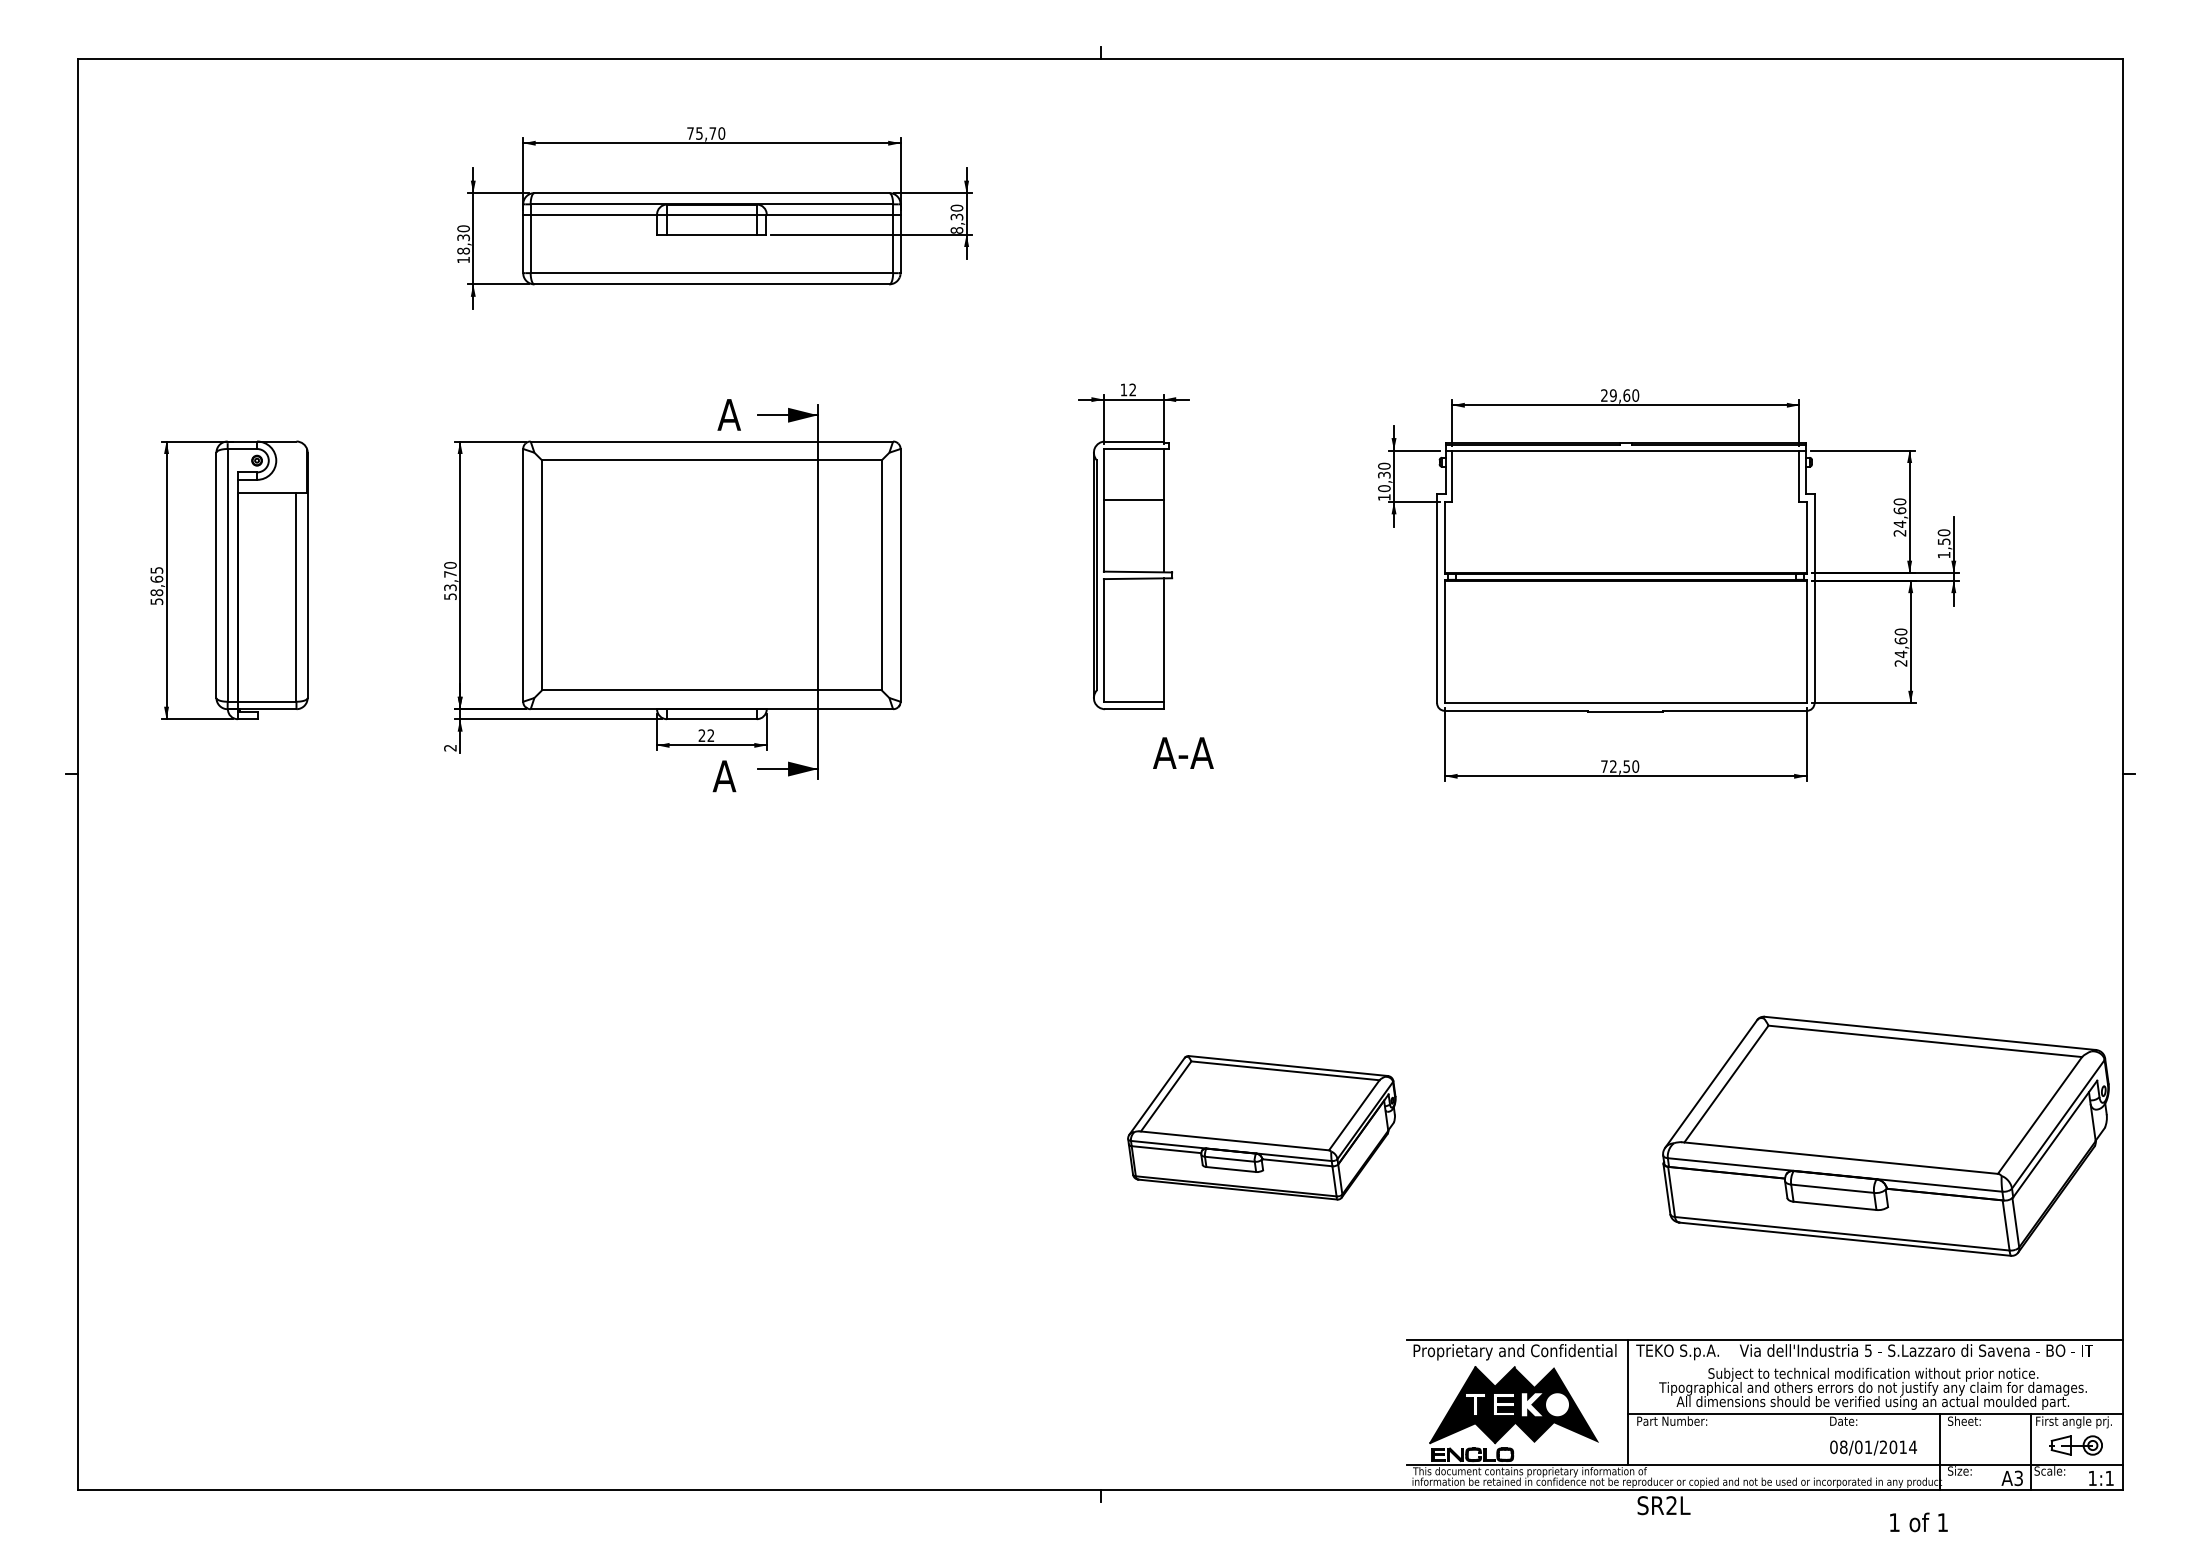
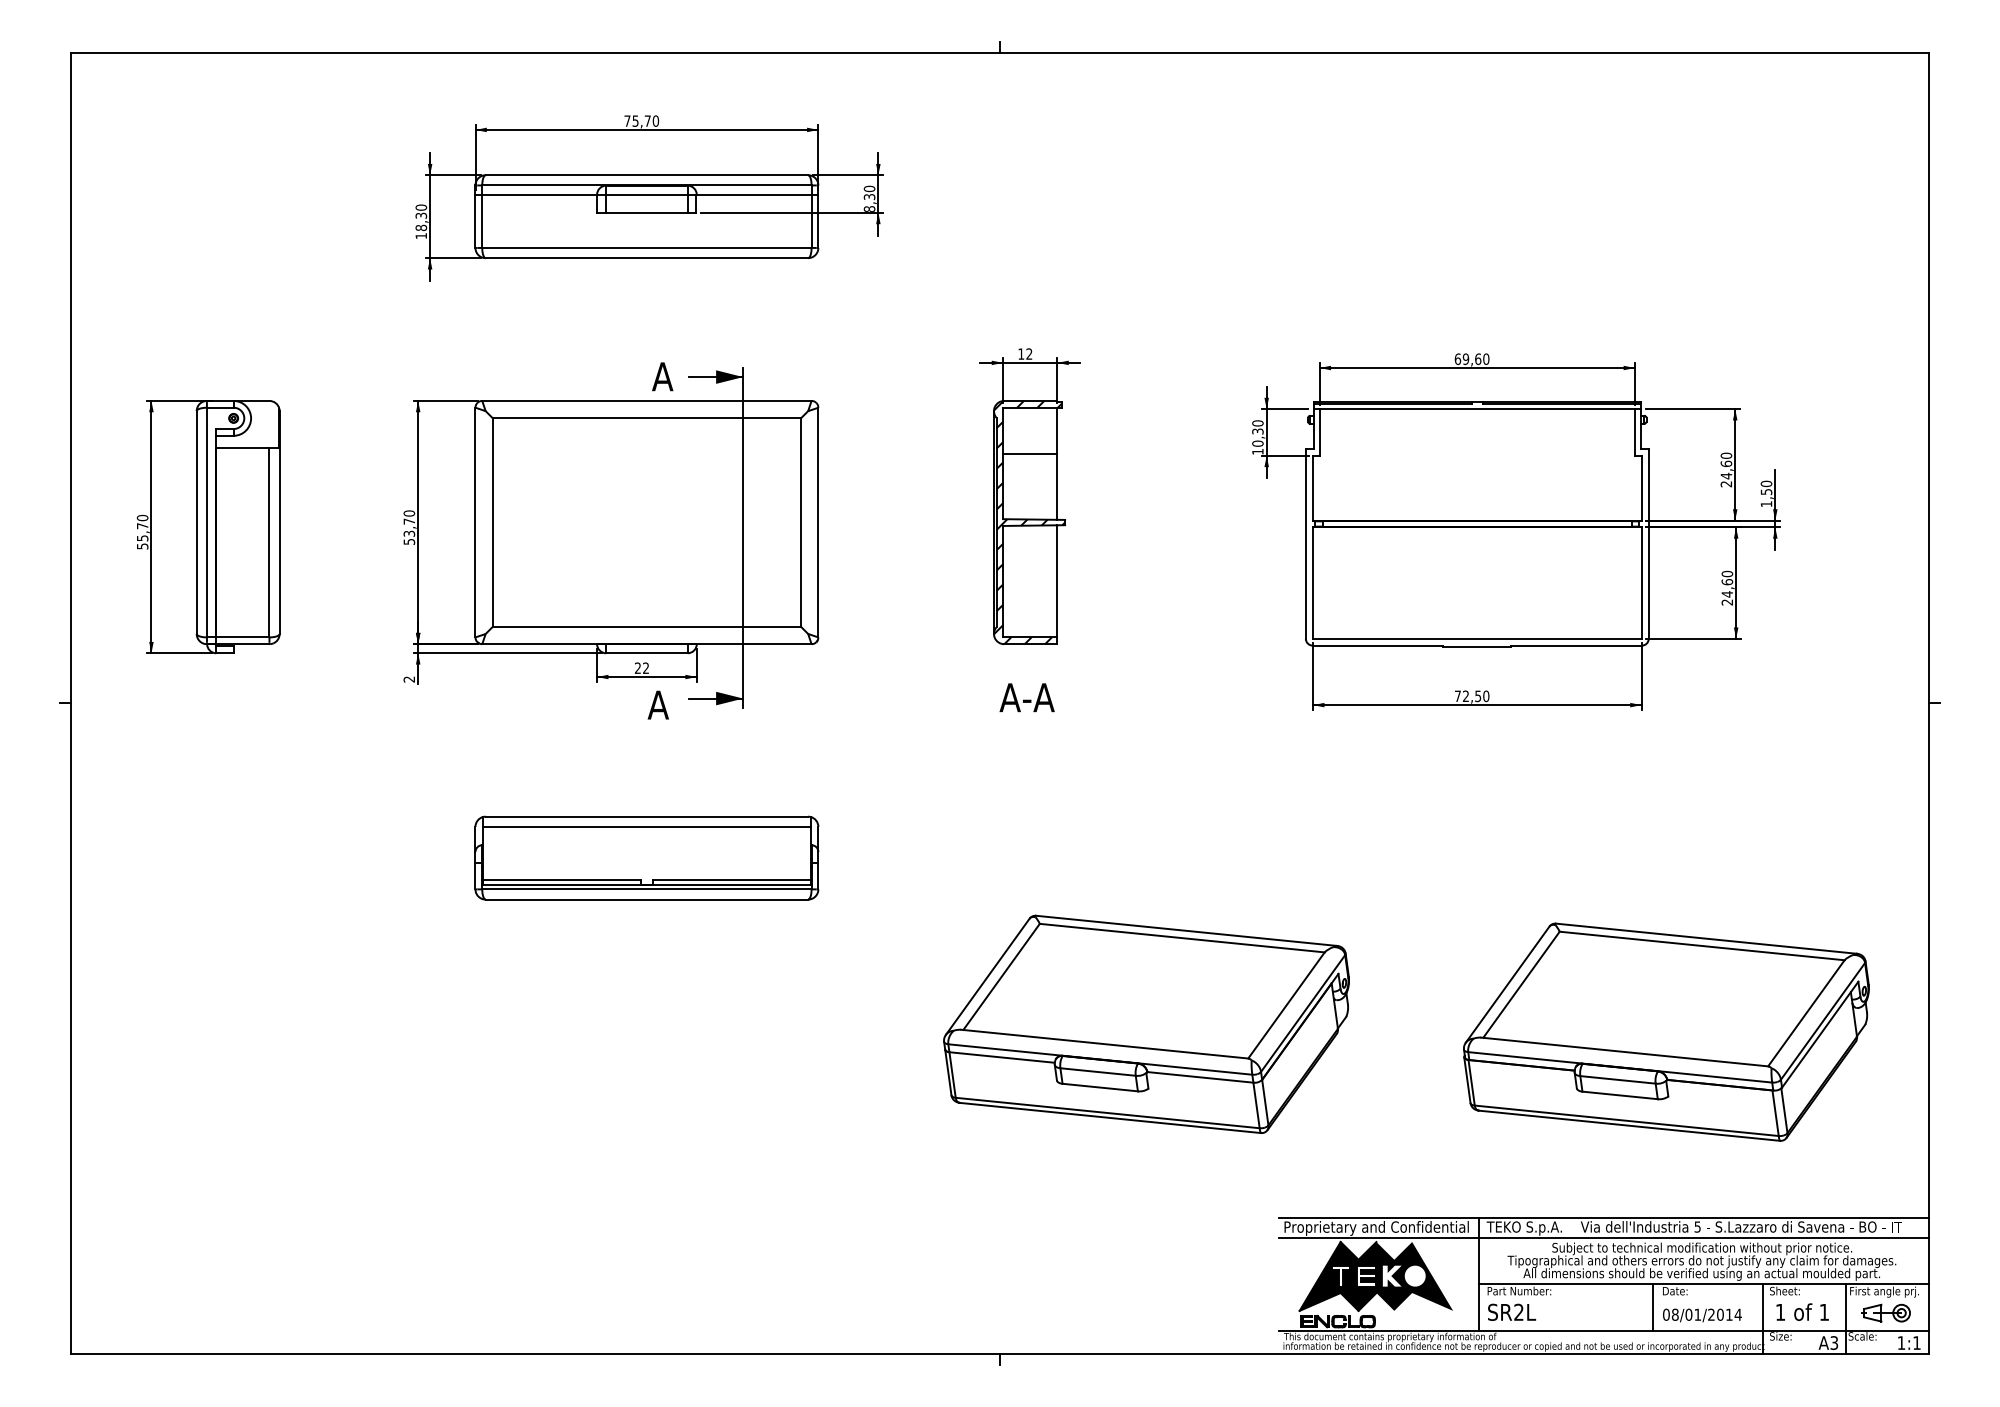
text: (1604, 395) -> (1457, 359), 29,60 -> 69,60
hatch: (1132, 575) -> (1029, 522), added
text: (156, 581) -> (142, 528), 58,65 -> 55,70
text: (1183, 752) -> (1027, 697), moved
part: (711, 944) -> (646, 857), added
part: (1261, 1127) -> (1146, 1024), size x1.67
part: (1885, 1135) -> (1666, 1031), moved
line: (1764, 1362) -> (1603, 1237), added
line: (1819, 1438) -> (1653, 1306), added
text: (1663, 1505) -> (1511, 1312), moved
text: (1918, 1522) -> (1802, 1312), moved

